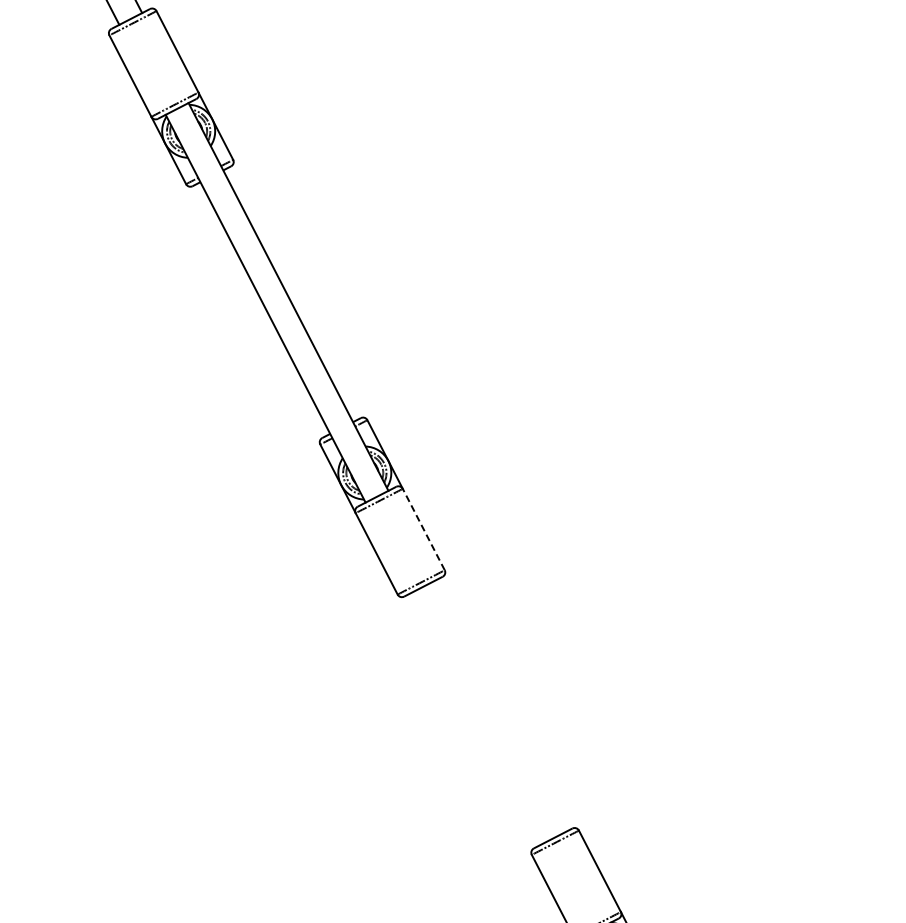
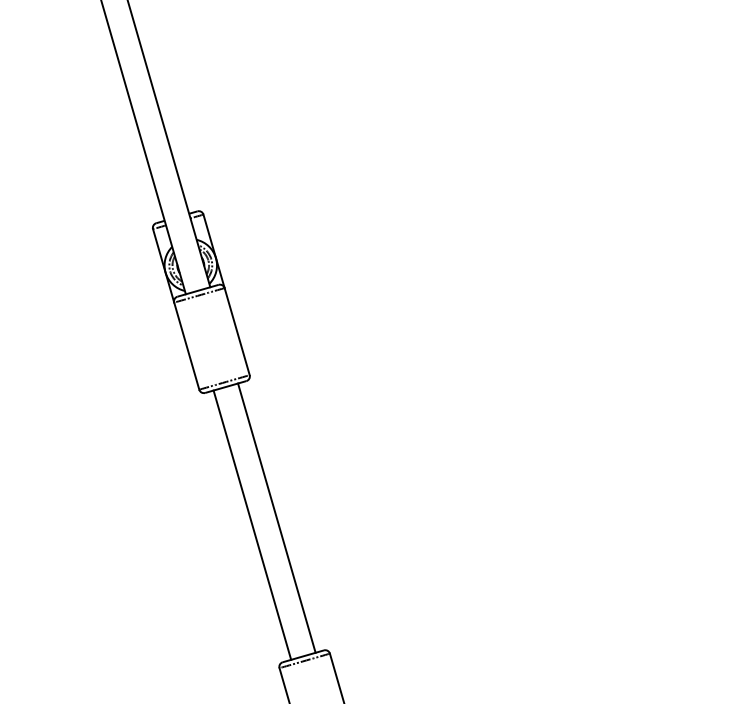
line: (423, 529) -> (236, 331), dashed -> solid
line: (499, 706) -> (276, 517), added
line: (476, 718) -> (252, 525), added

